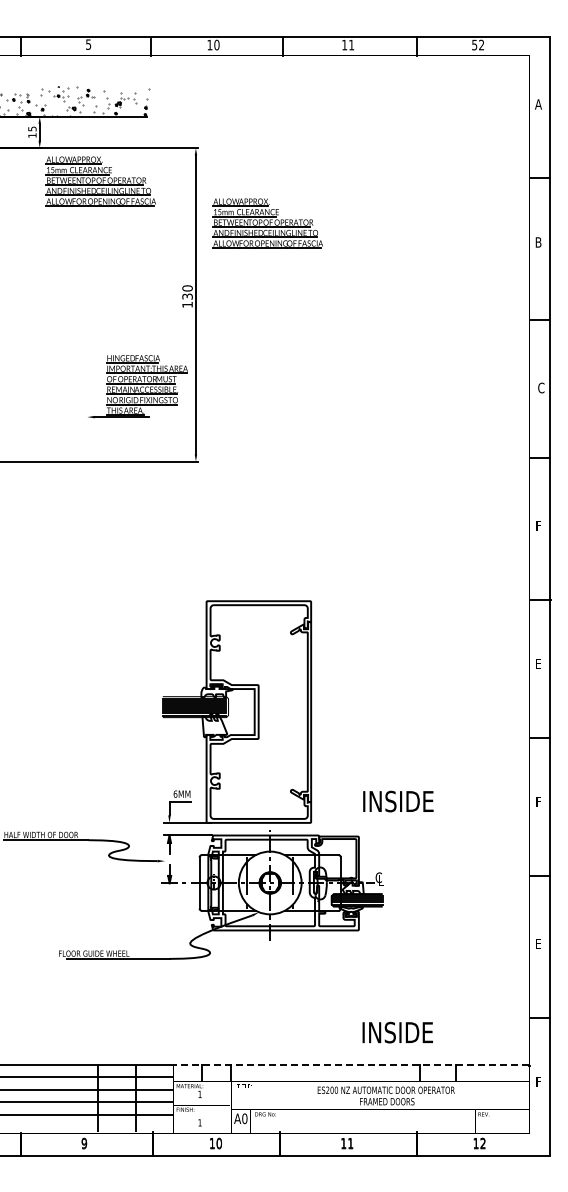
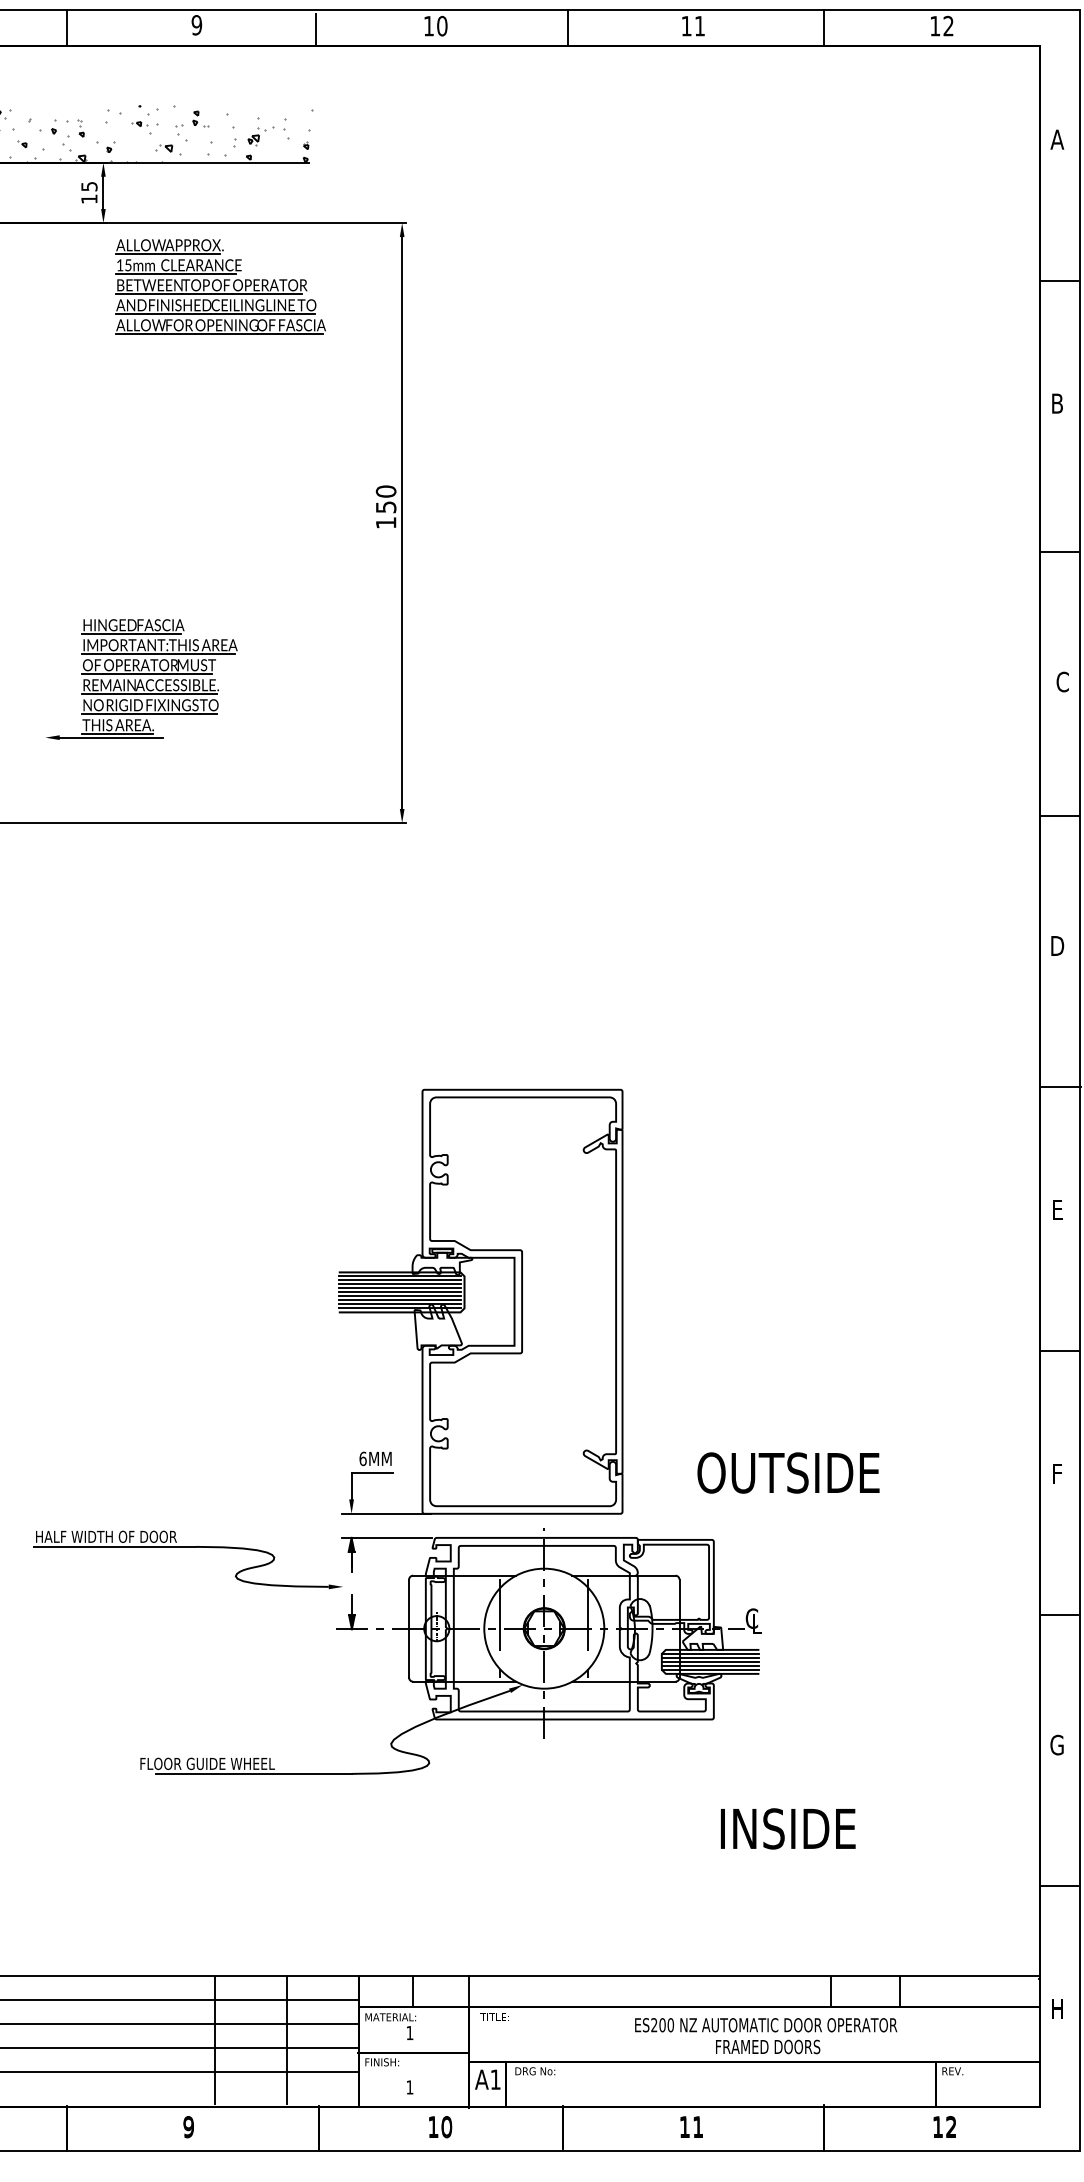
text: (88, 44) -> (196, 25), 5 -> 9
text: (474, 44) -> (934, 25), 52 -> 12
part: (267, 223) -> (539, 367), removed
text: (186, 296) -> (384, 506), 130 -> 150
part: (137, 386) -> (141, 679), moved
text: (538, 525) -> (1057, 944), F -> D
text: (397, 801) -> (787, 1472), INSIDE -> OUTSIDE
text: (537, 943) -> (1055, 1744), E -> G
text: (397, 1032) -> (787, 1828), moved
line: (351, 1064) -> (699, 1975), dashed -> solid
text: (538, 1081) -> (1057, 2008), F -> H
text: (244, 1118) -> (495, 2079), A0 -> A1

